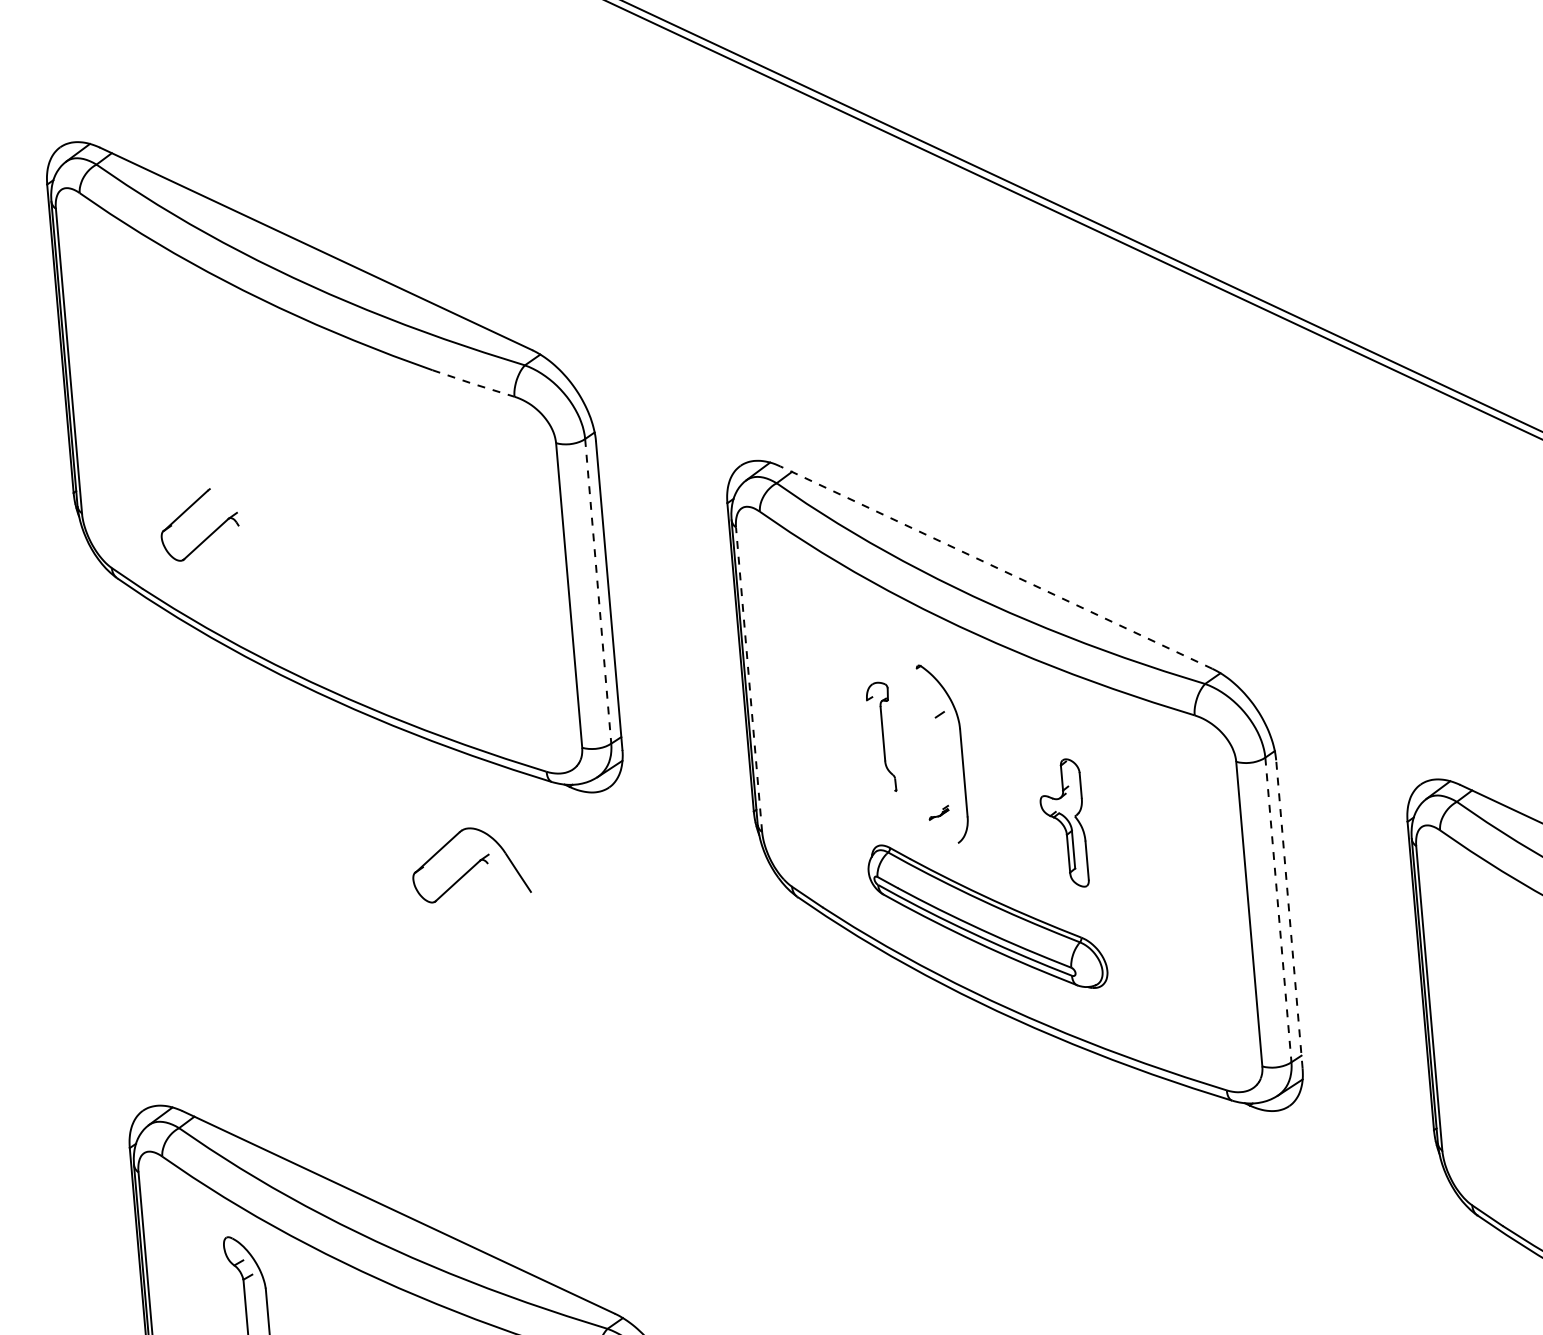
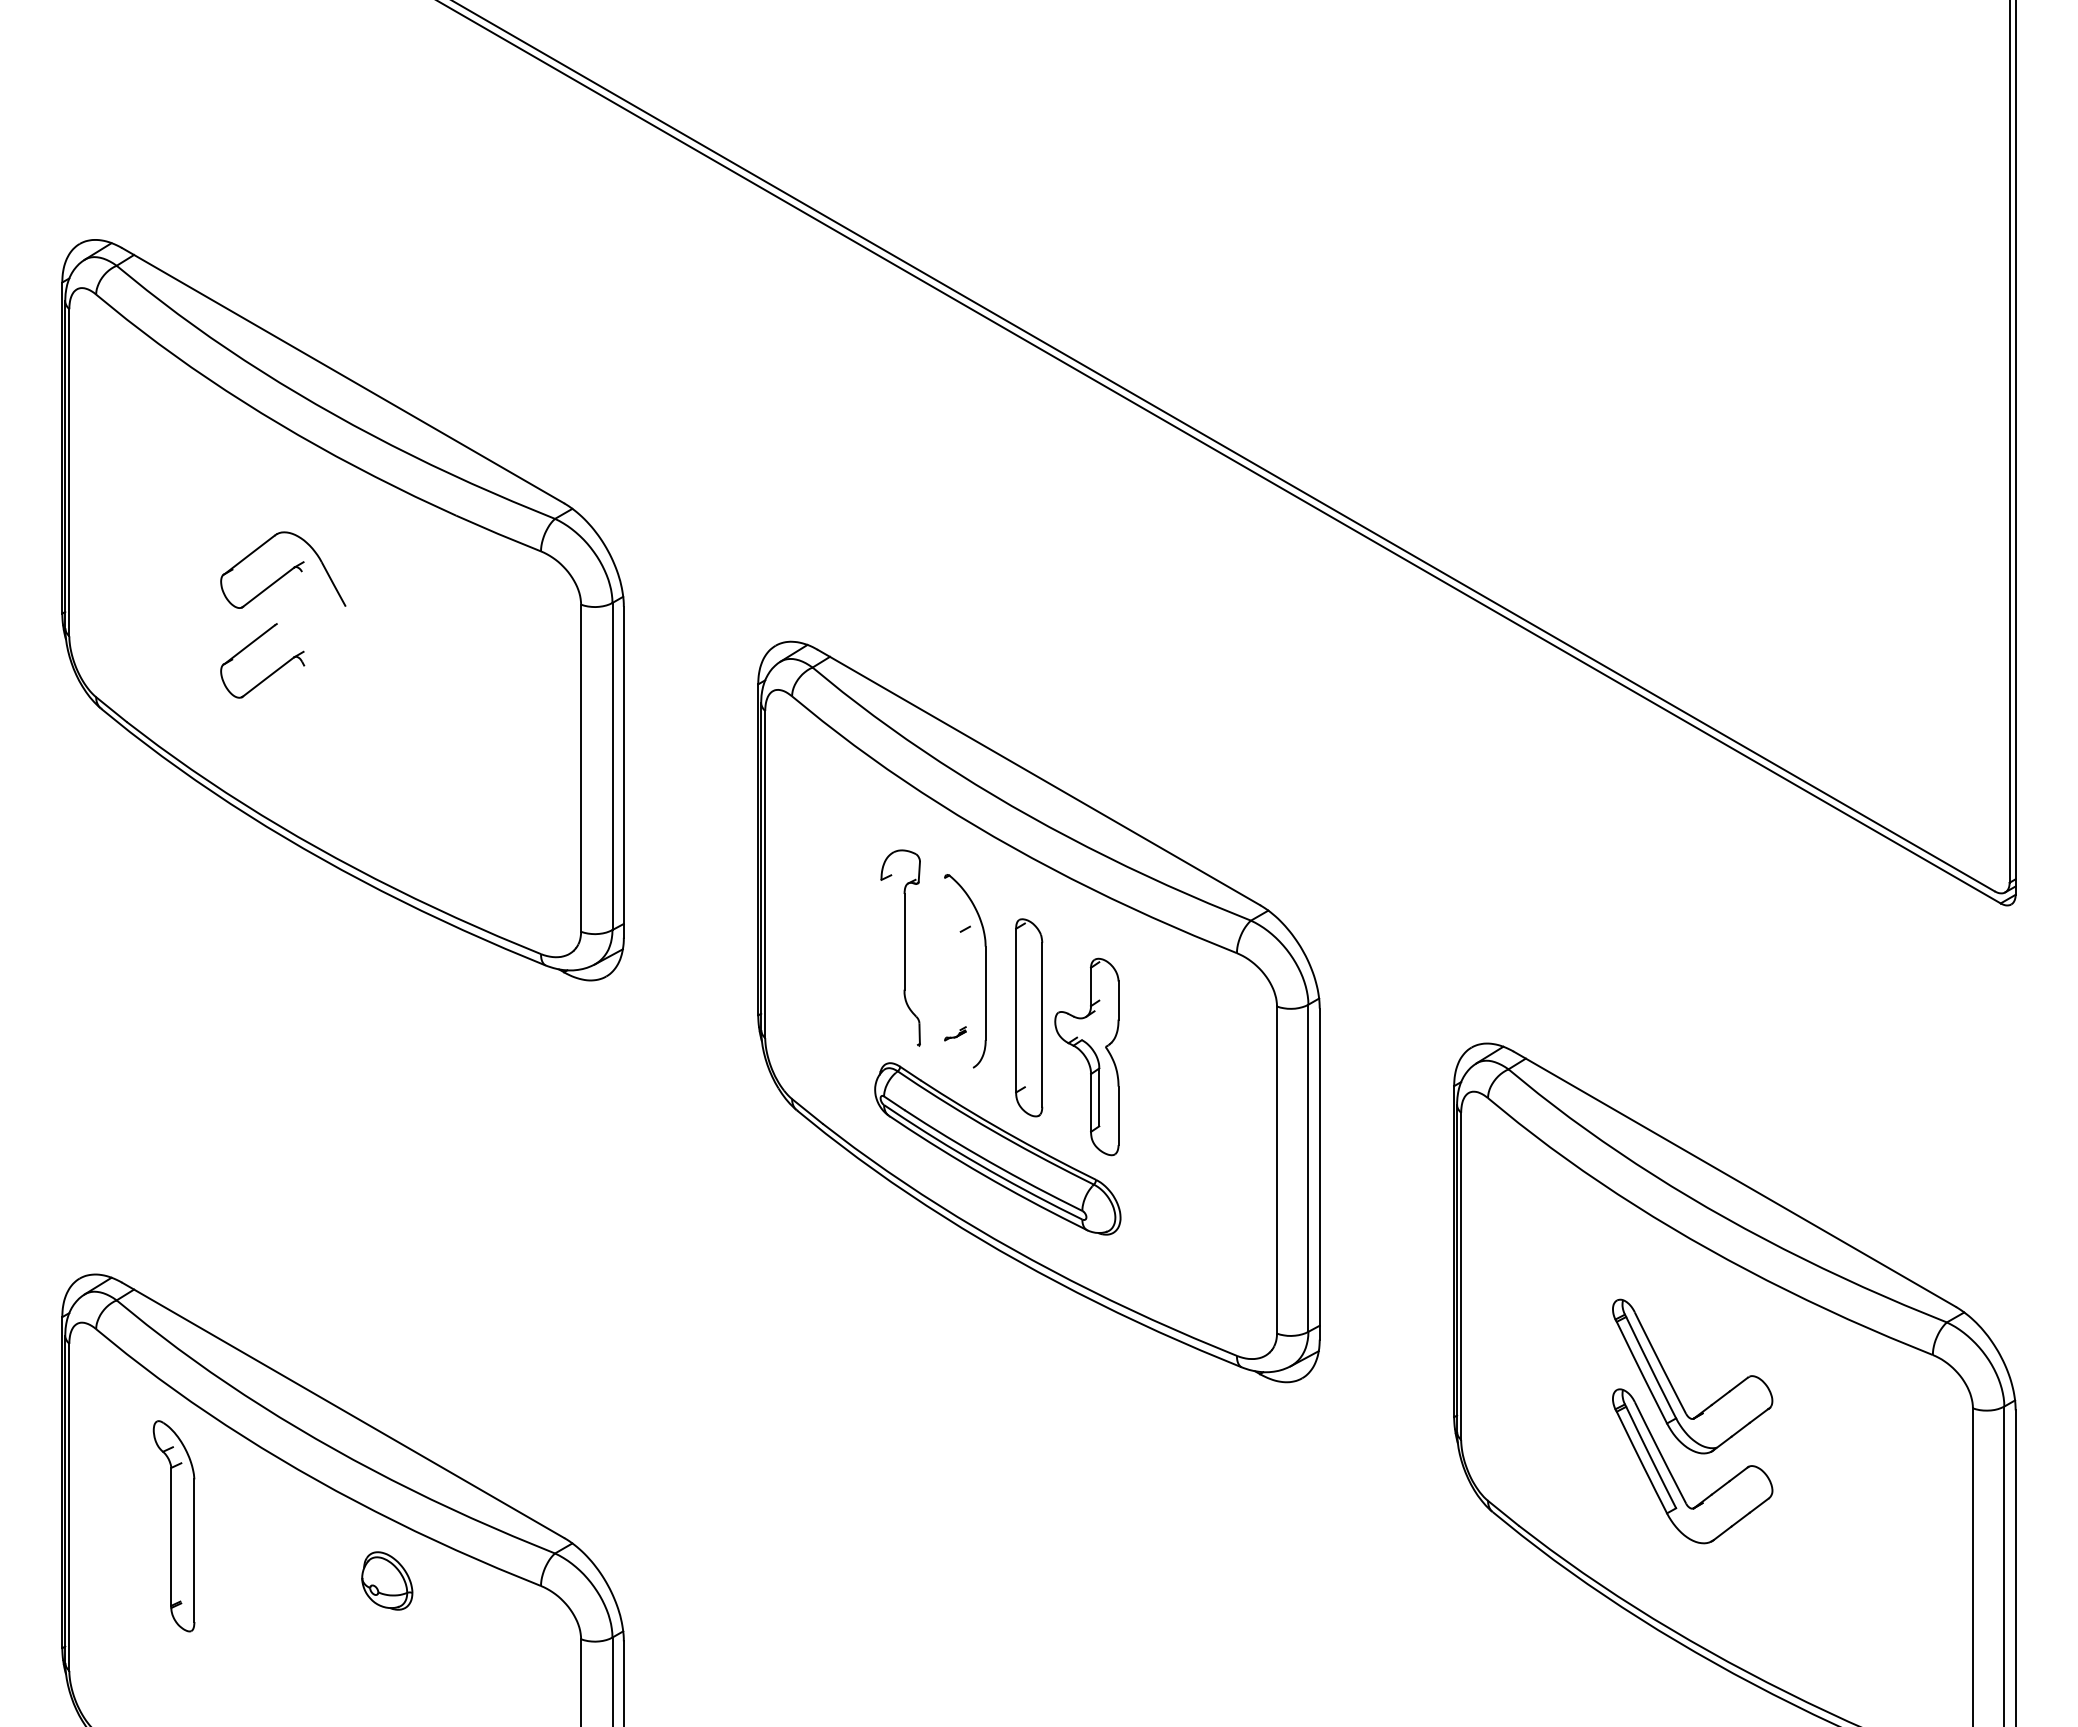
line: (473, 383) -> (498, 533), dashed -> solid
part: (210, 533) -> (273, 671), moved
line: (995, 567) -> (1038, 777), dashed -> solid
line: (598, 591) -> (612, 766), dashed -> solid
line: (749, 679) -> (765, 874), dashed -> solid
part: (880, 736) -> (900, 947), size x1.67
part: (1006, 791) -> (1029, 1017), added
part: (1062, 823) -> (1086, 1056), size x1.43
part: (470, 863) -> (283, 569), moved
line: (1278, 910) -> (1308, 1168), dashed -> solid
line: (1289, 914) -> (1319, 1174), dashed -> solid

